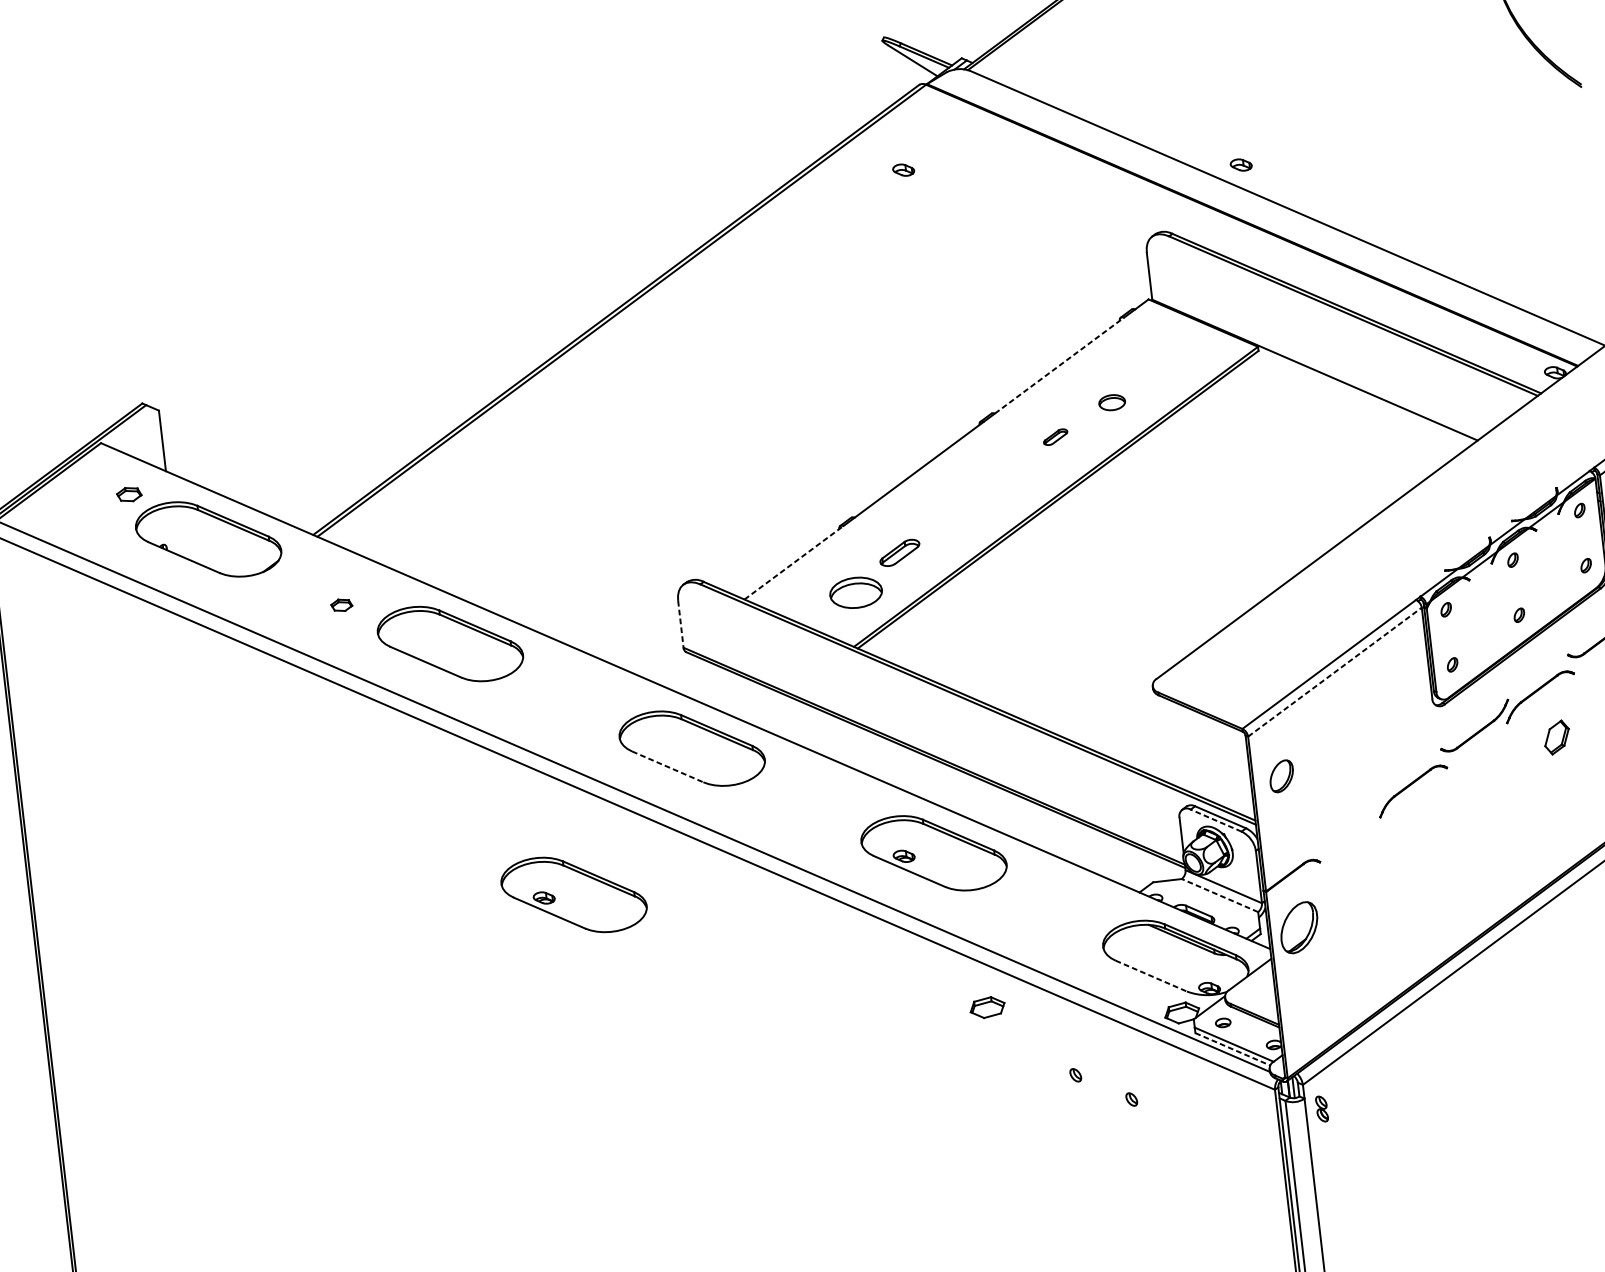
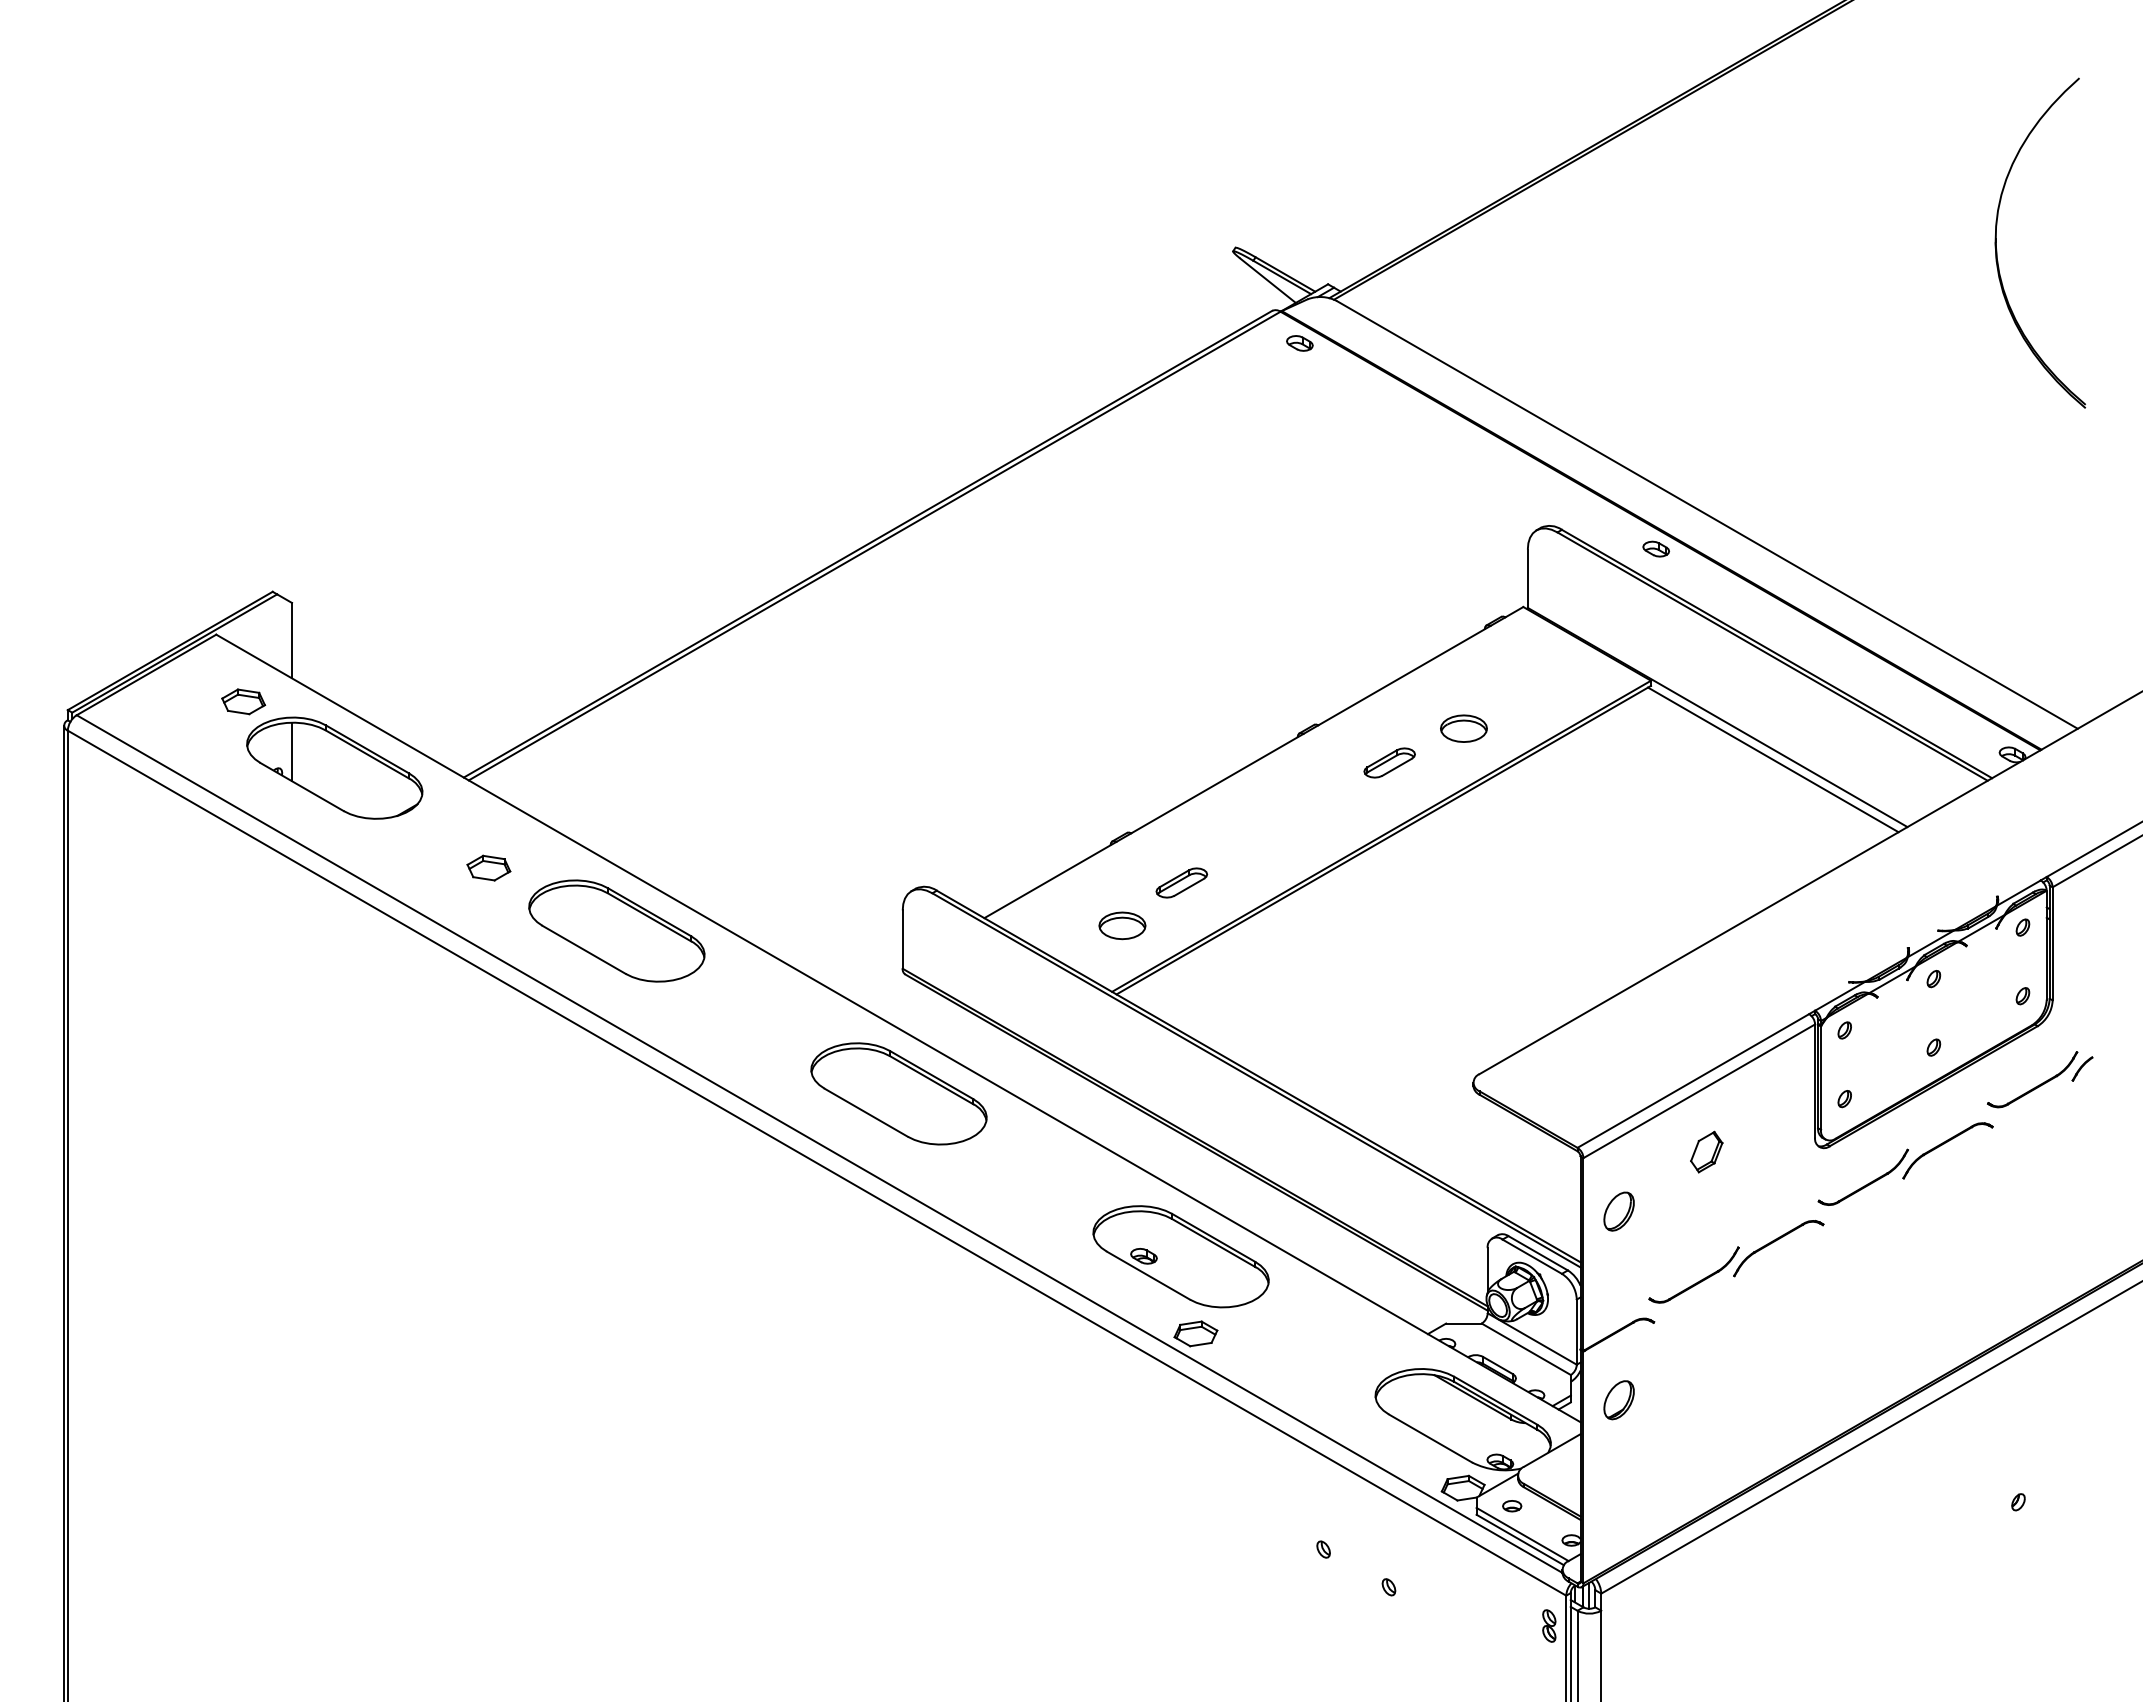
part: (1240, 164) -> (1655, 548), moved
part: (903, 170) -> (1299, 343), moved
line: (1060, 365) -> (1405, 675), dashed -> solid
line: (1363, 398) -> (1773, 759), added
part: (1111, 402) -> (1463, 728), size x1.43
part: (1055, 436) -> (1389, 762), size x1.67
part: (129, 494) -> (243, 701), size x1.43
line: (173, 529) -> (292, 751), added
line: (794, 562) -> (1050, 879), dashed -> solid
part: (856, 592) -> (1122, 925), size x0.71
part: (341, 604) -> (488, 867), size x1.67
line: (680, 625) -> (902, 940), dashed -> solid
line: (1335, 672) -> (1699, 1091), dashed -> solid
part: (1556, 737) -> (1706, 1151), moved
line: (667, 767) -> (866, 1113), dashed -> solid
line: (1215, 820) -> (1531, 1256), dashed -> solid
part: (1351, 825) -> (1697, 1281), added
part: (573, 894) -> (732, 1256), removed
line: (1219, 895) -> (1525, 1349), dashed -> solid
part: (1298, 928) -> (1618, 1400), size x0.62
line: (1151, 976) -> (1430, 1438), dashed -> solid
part: (987, 1007) -> (1195, 1333), moved
line: (1233, 1049) -> (1520, 1540), dashed -> solid
part: (1322, 1108) -> (1549, 1625), moved

